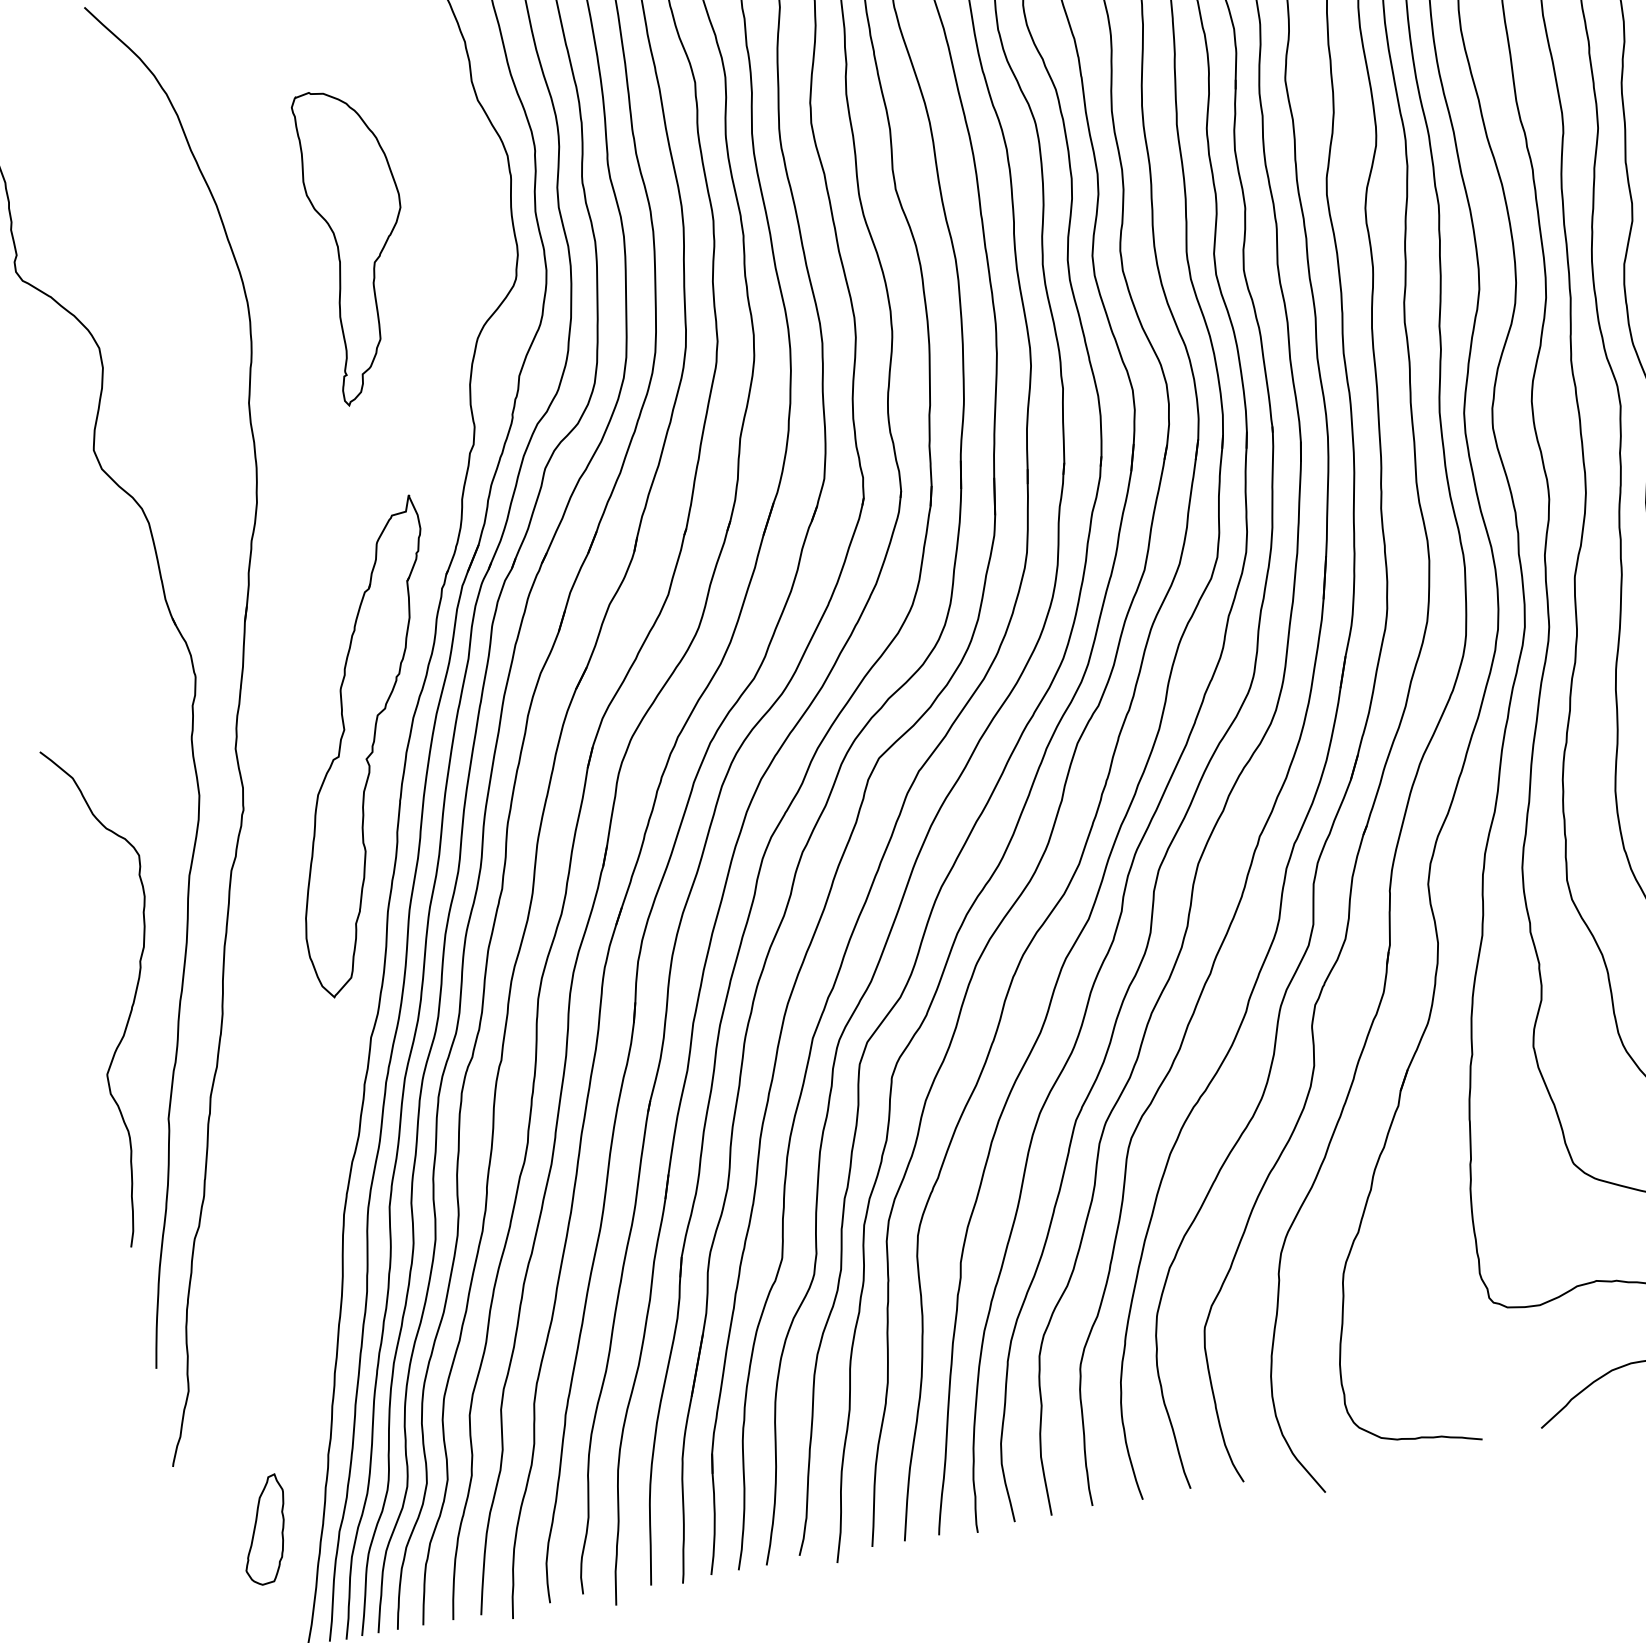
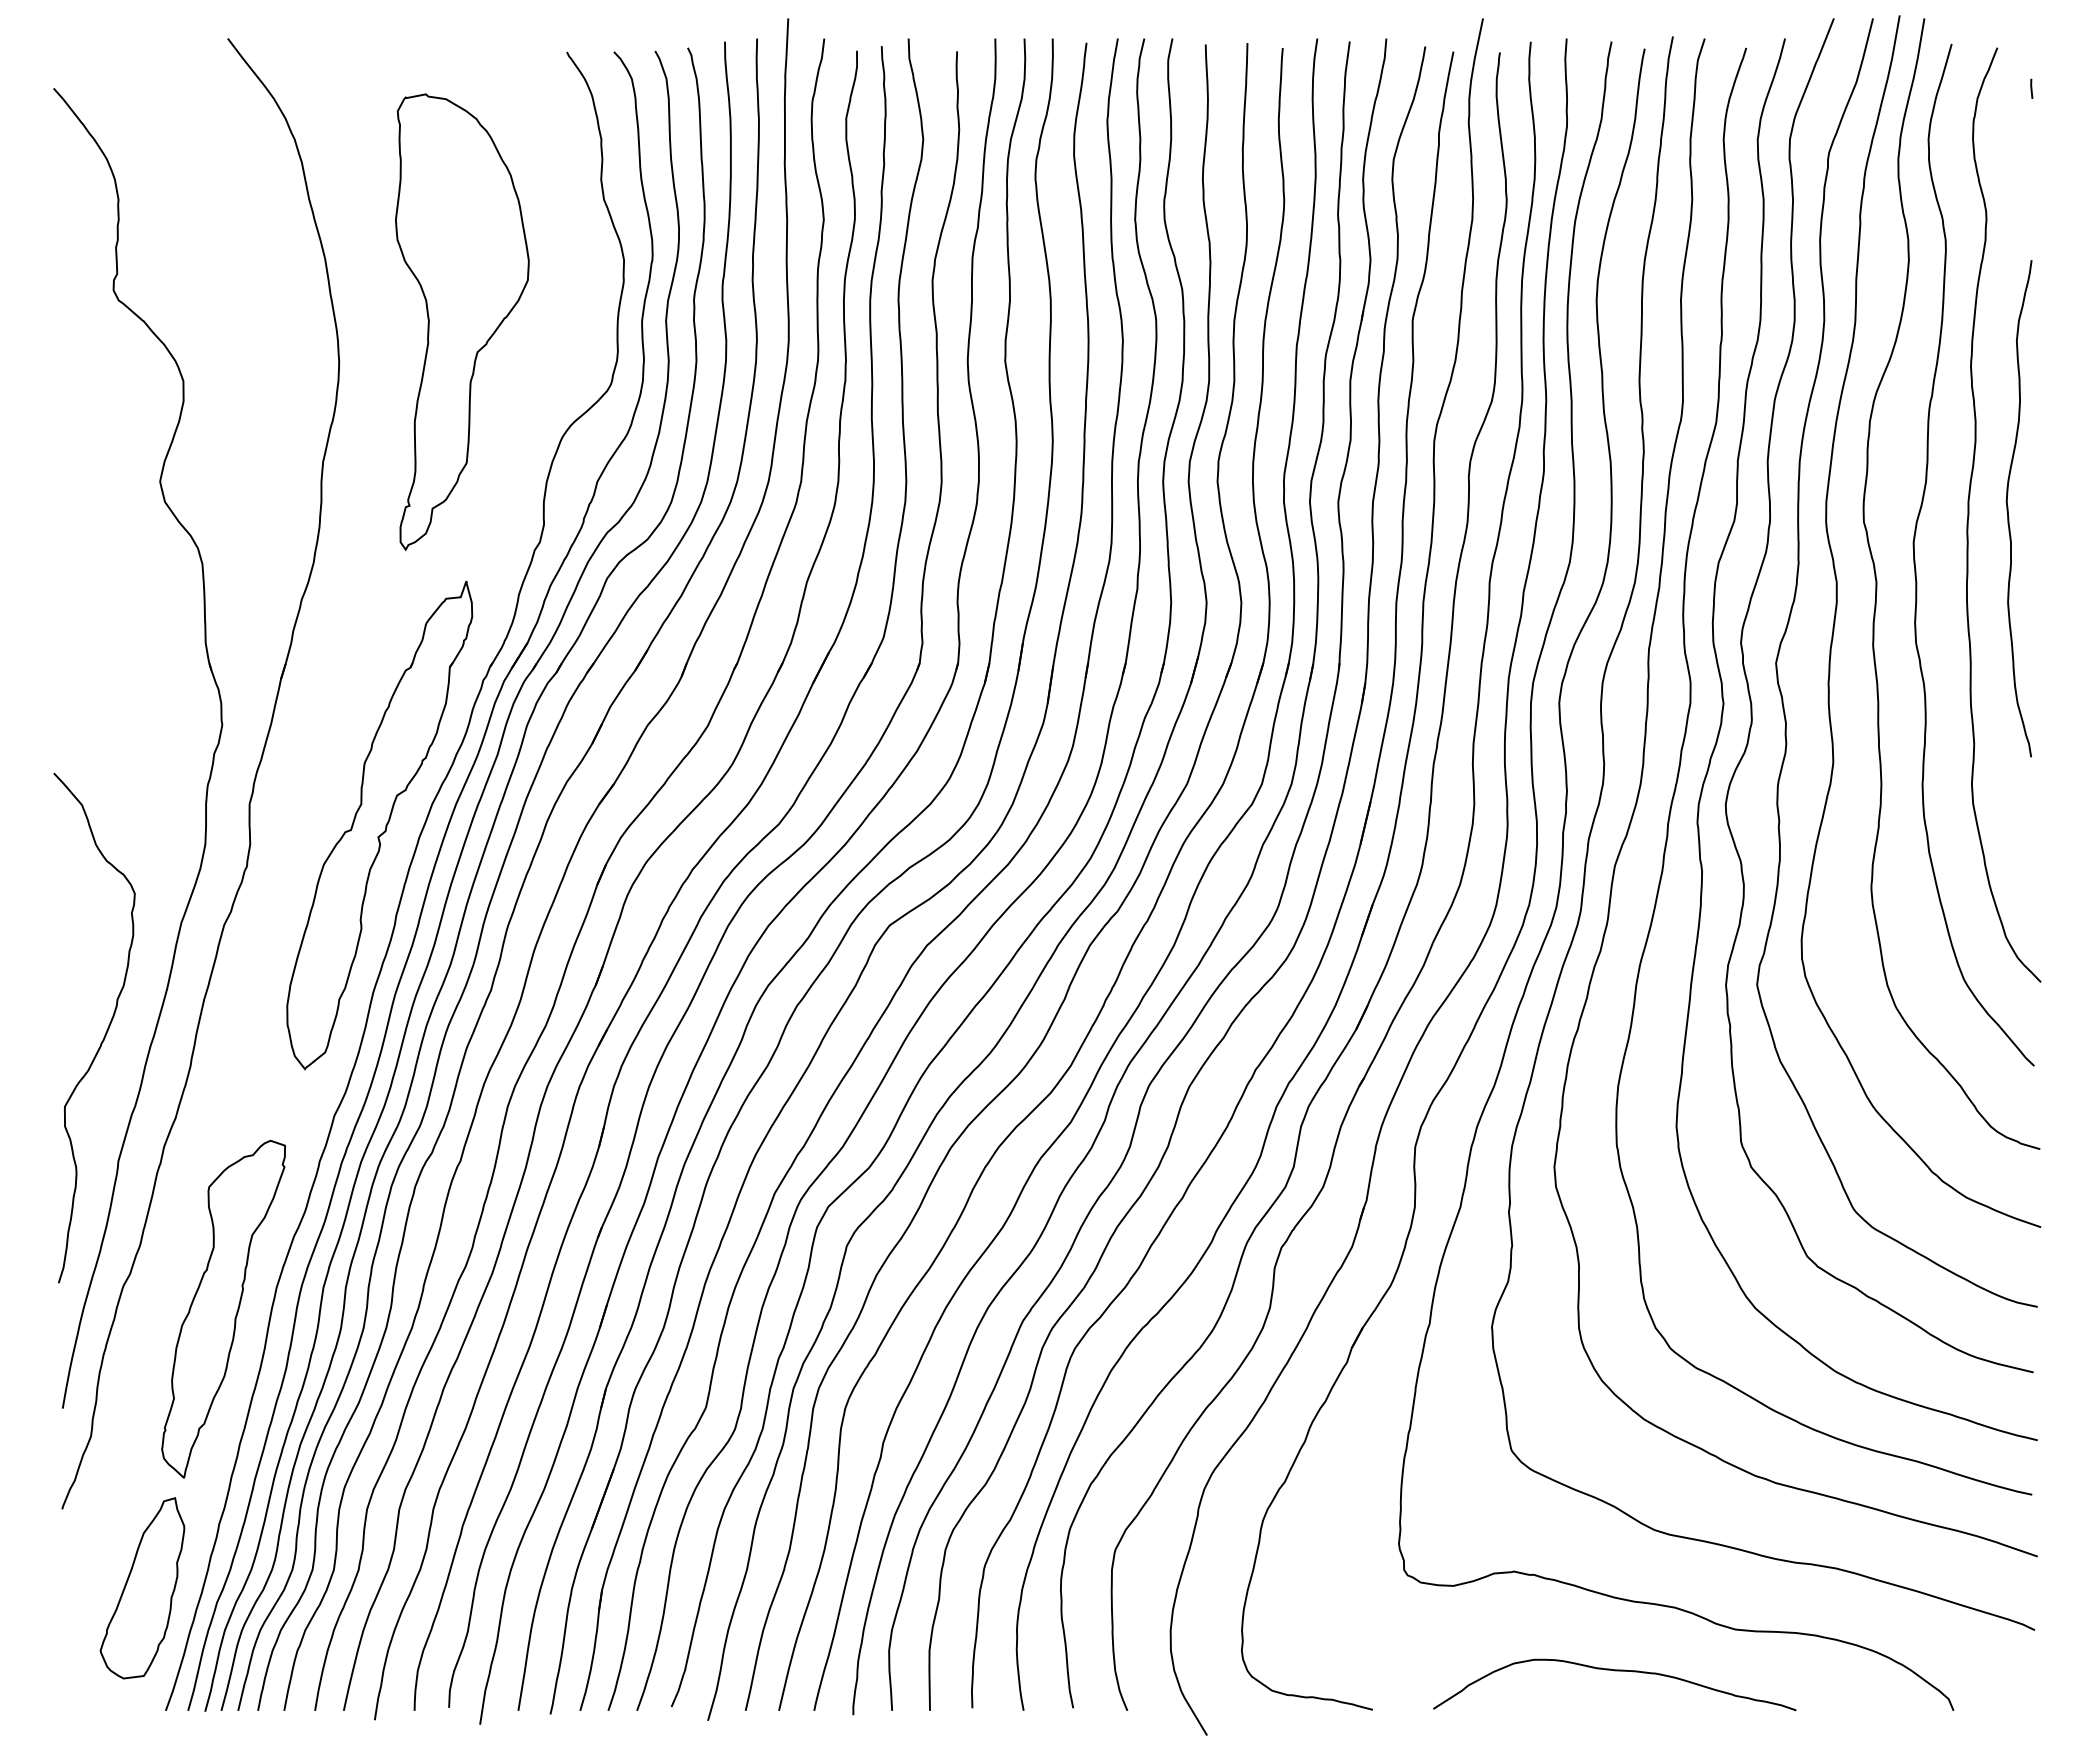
part: (360, 243) -> (462, 322), size x1.43
part: (295, 1244) -> (223, 1308), added
part: (264, 1530) -> (142, 1588), size x1.67

